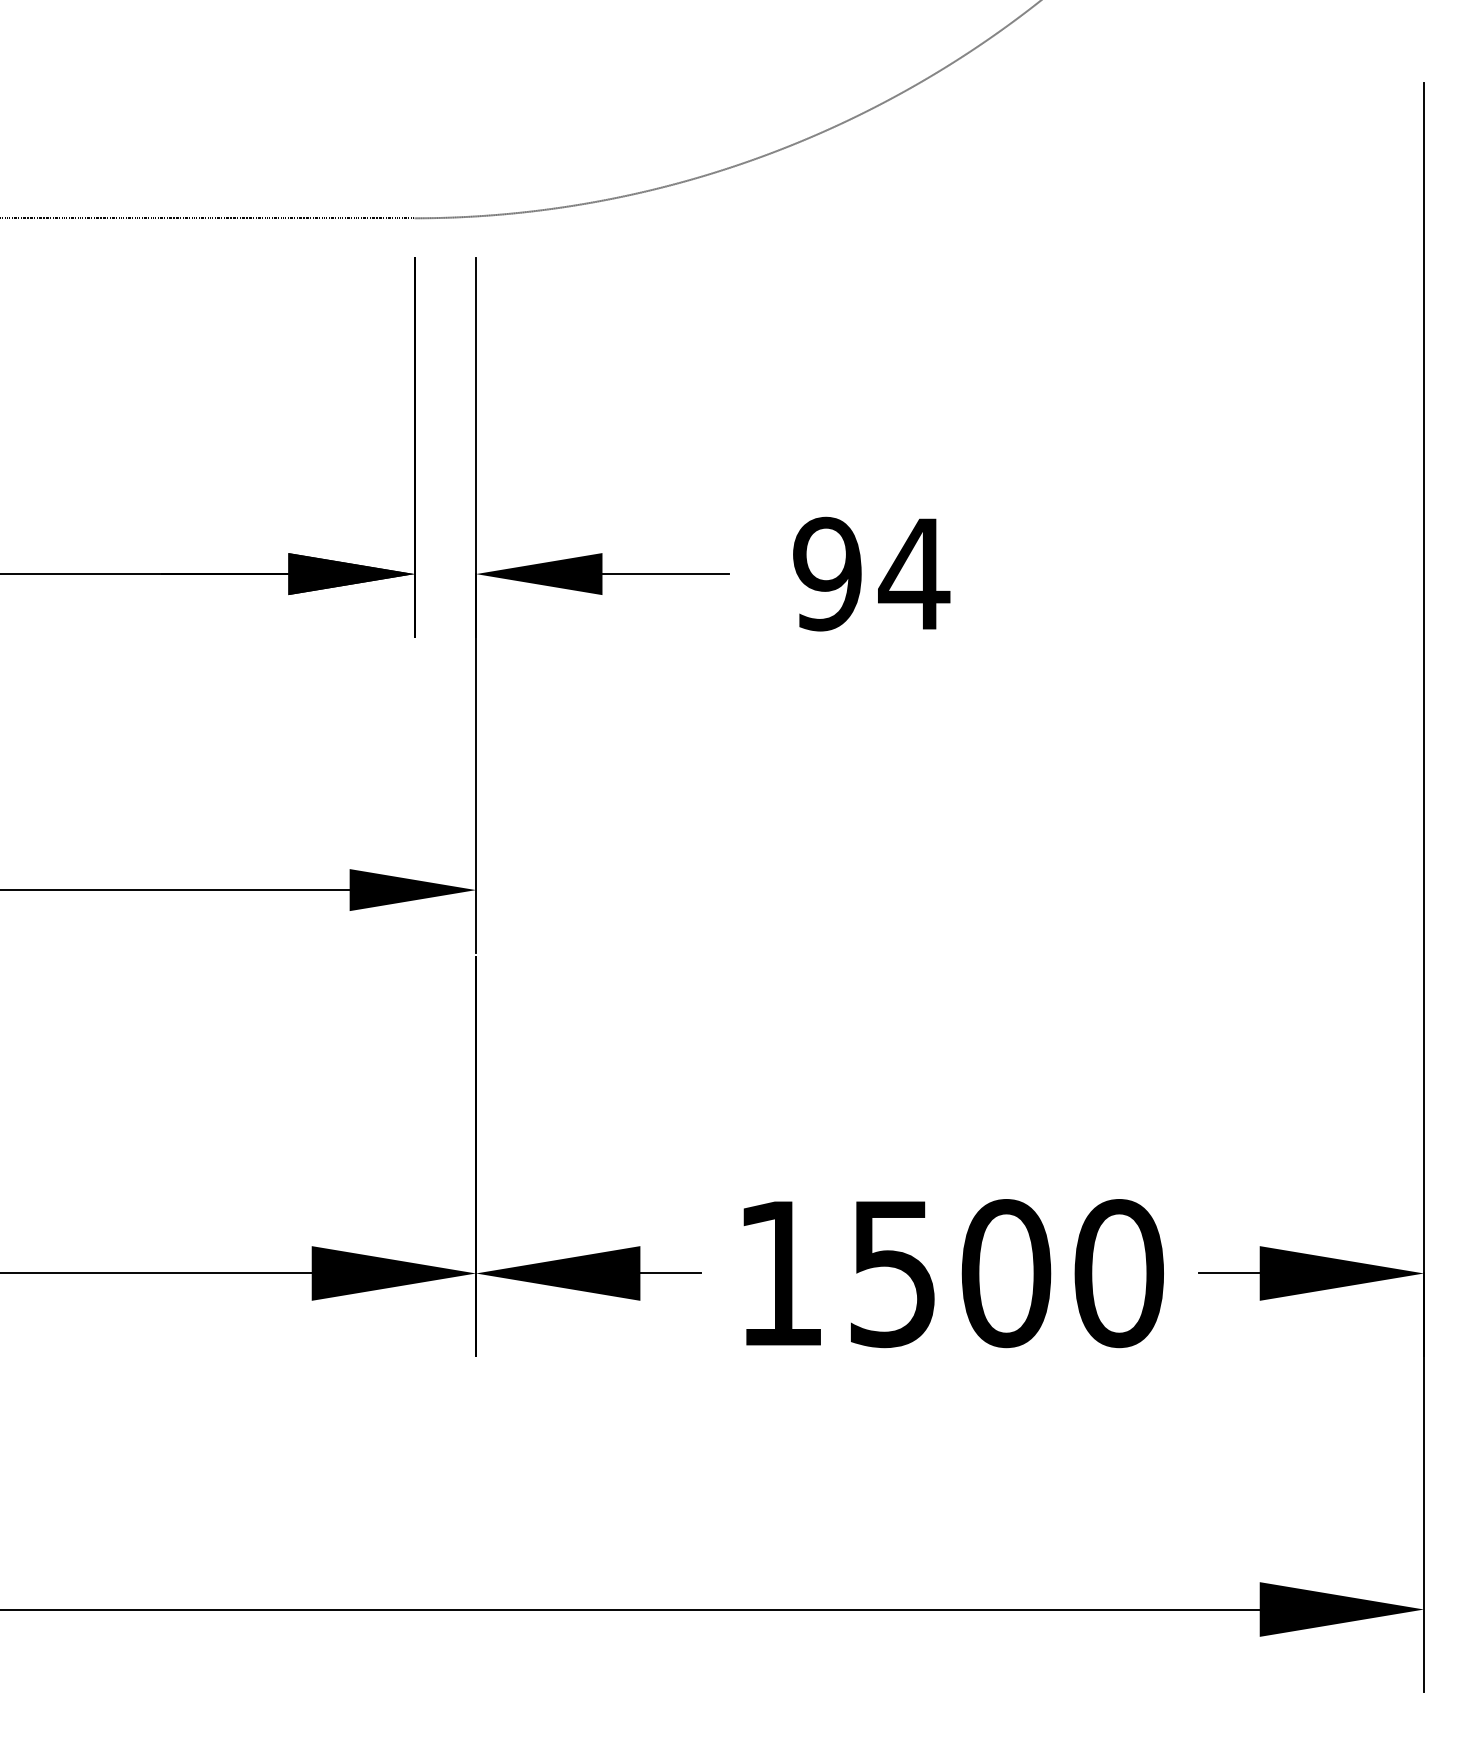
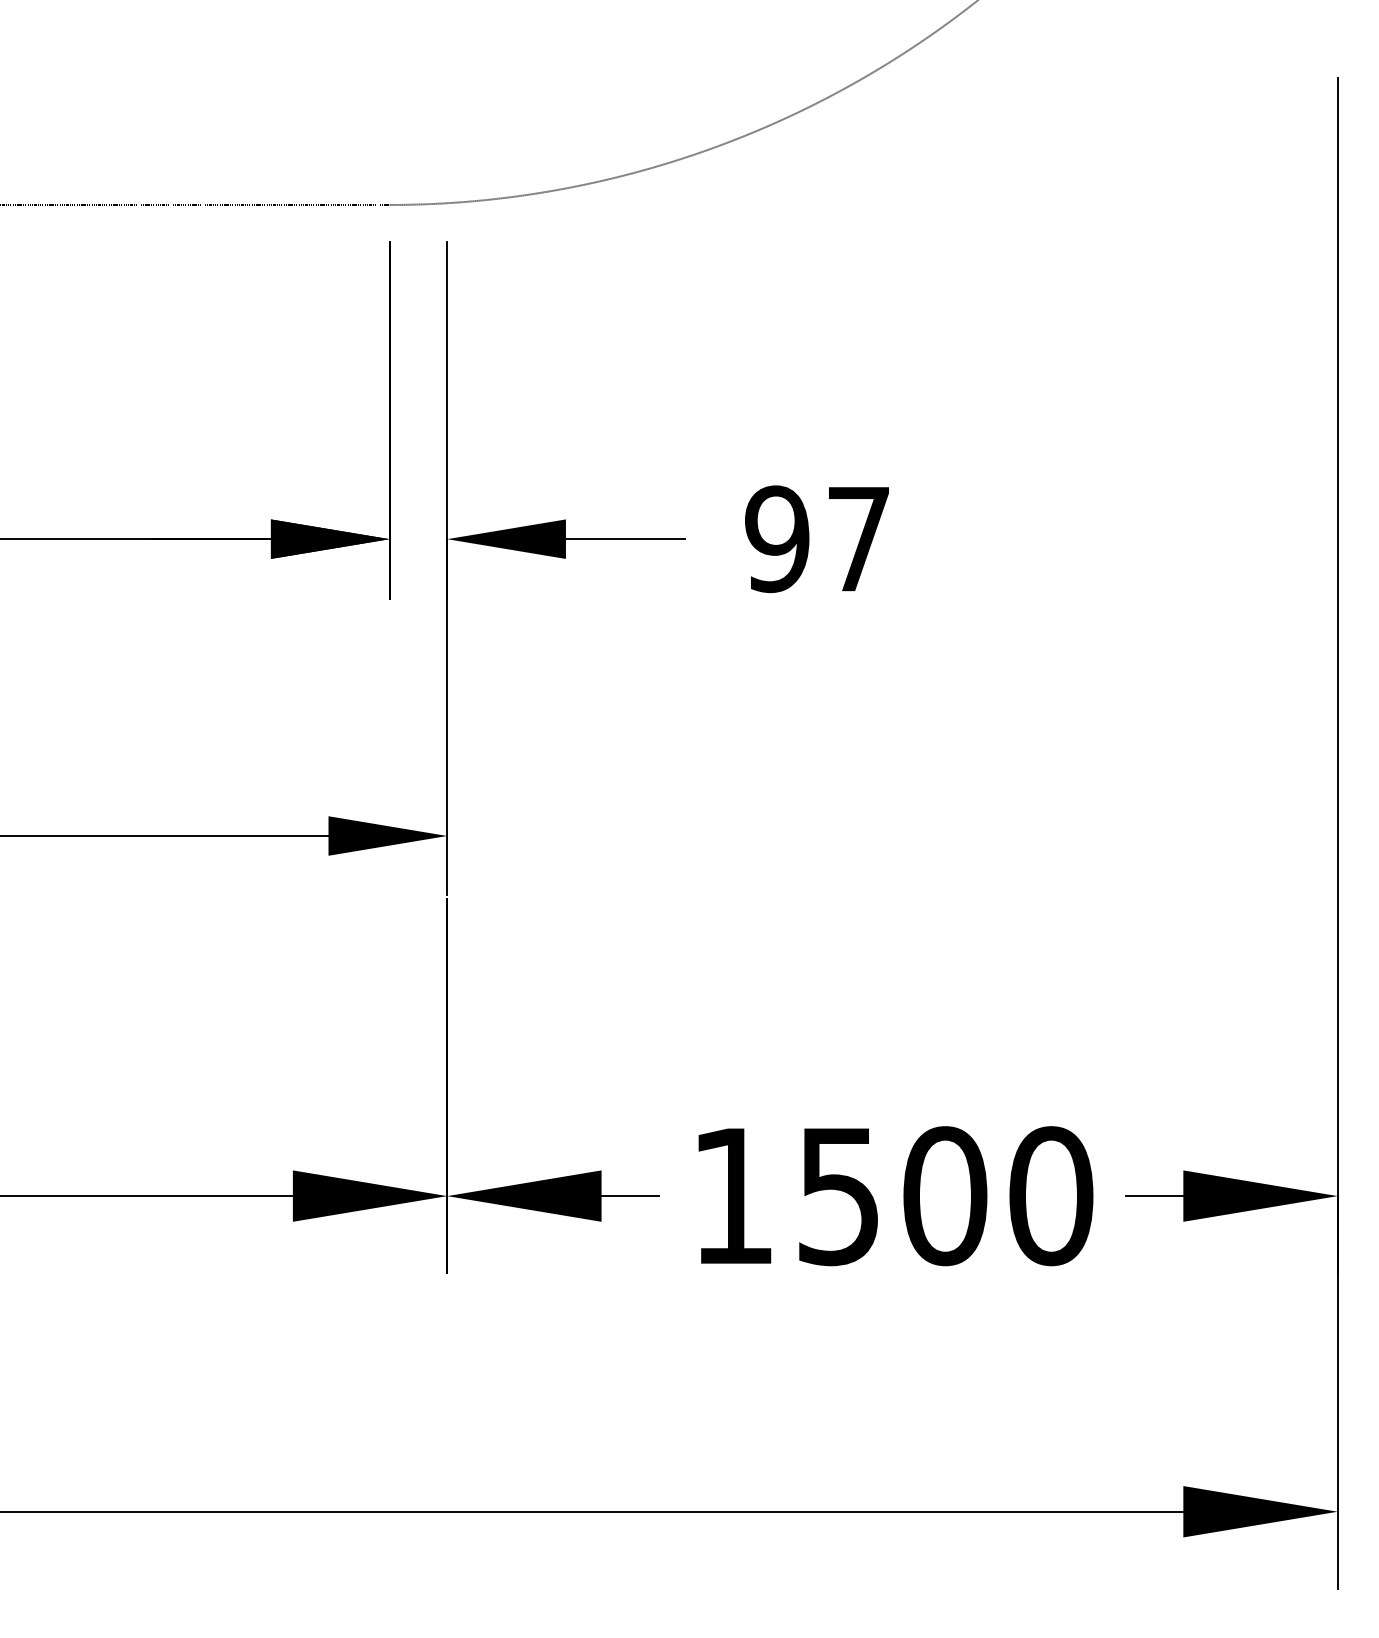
text: (914, 573) -> (859, 538), 94 -> 97

